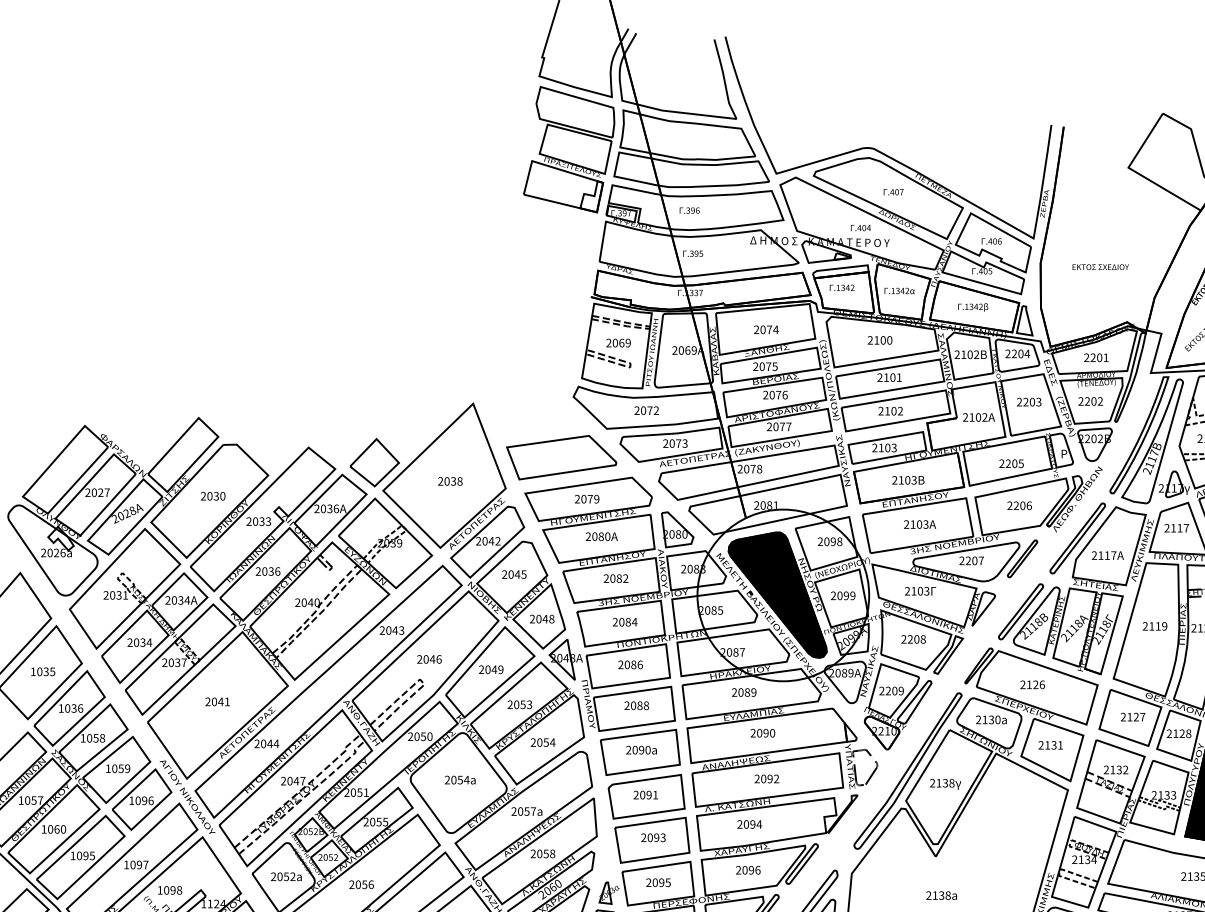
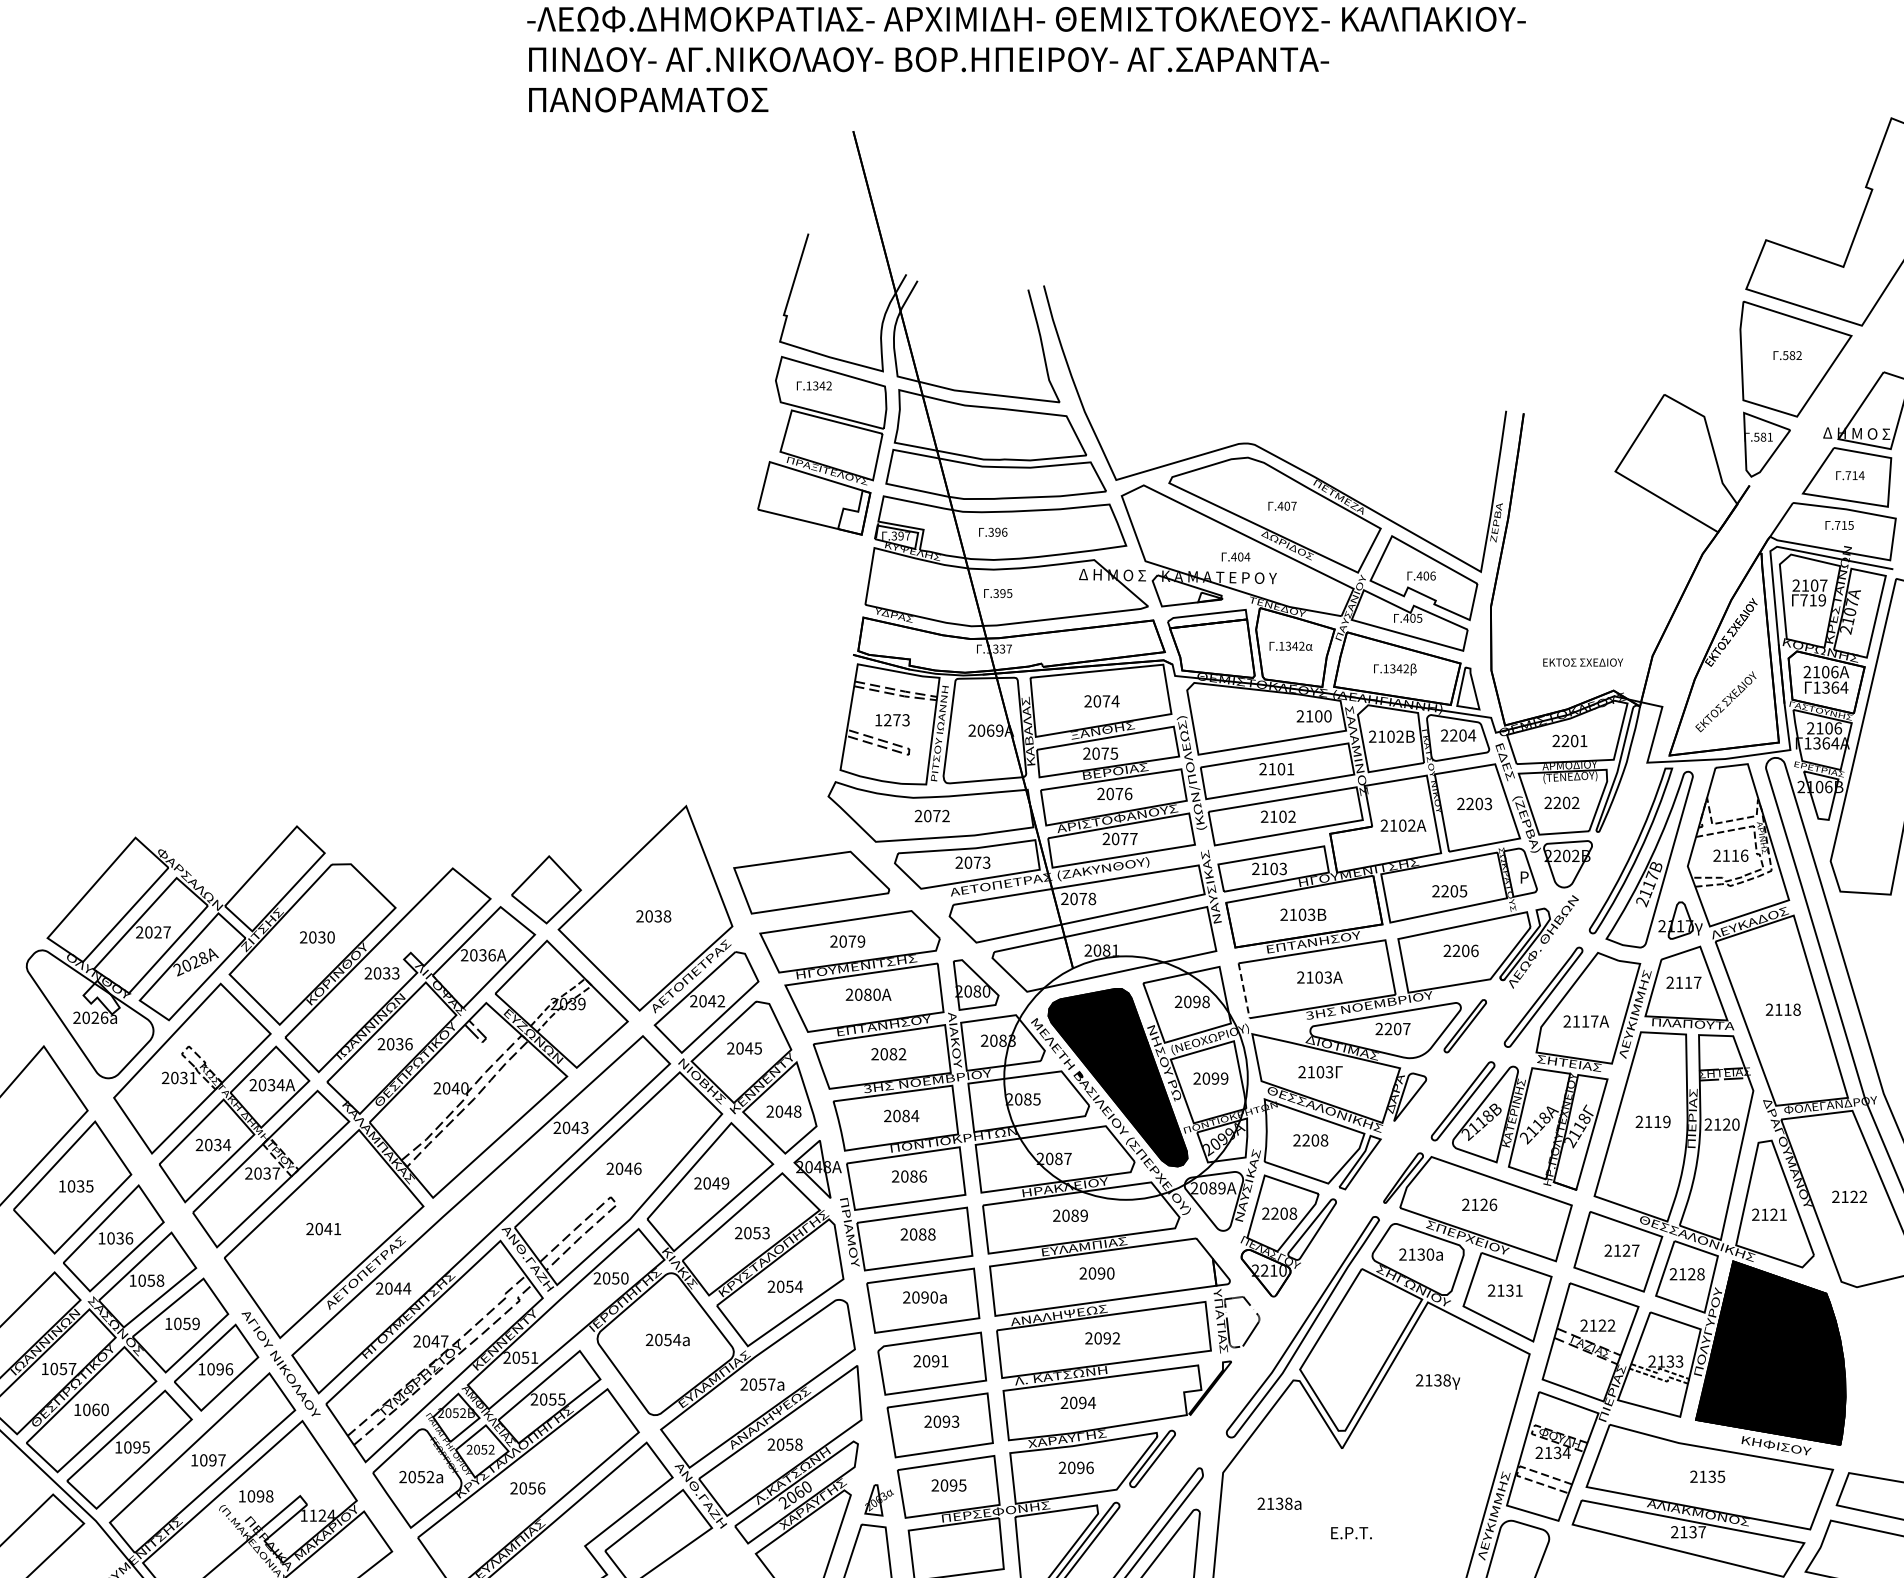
text: (1100, 267) -> (1582, 662), moved
text: (841, 287) -> (813, 385), moved
text: (879, 340) -> (1313, 716), moved
text: (617, 343) -> (891, 720), 2069 -> 1273
line: (866, 534) -> (1244, 991), solid -> dashed
text: (901, 690) -> (1293, 1213), 2209 -> 2208
text: (1119, 769) -> (1602, 1325), 2132 -> 2122
text: (945, 784) -> (1438, 1381), moved
text: (941, 895) -> (1279, 1503), moved

